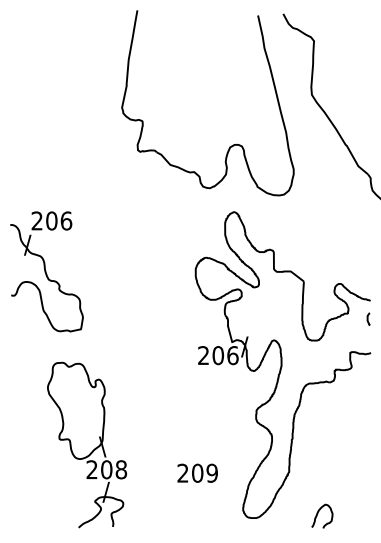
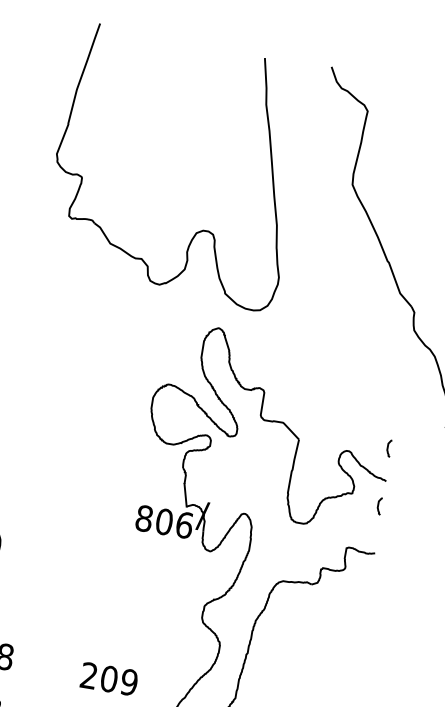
part: (229, 146) -> (195, 231), moved
curve: (368, 276) -> (389, 447), added
text: (203, 355) -> (144, 518), 206 -> 806

